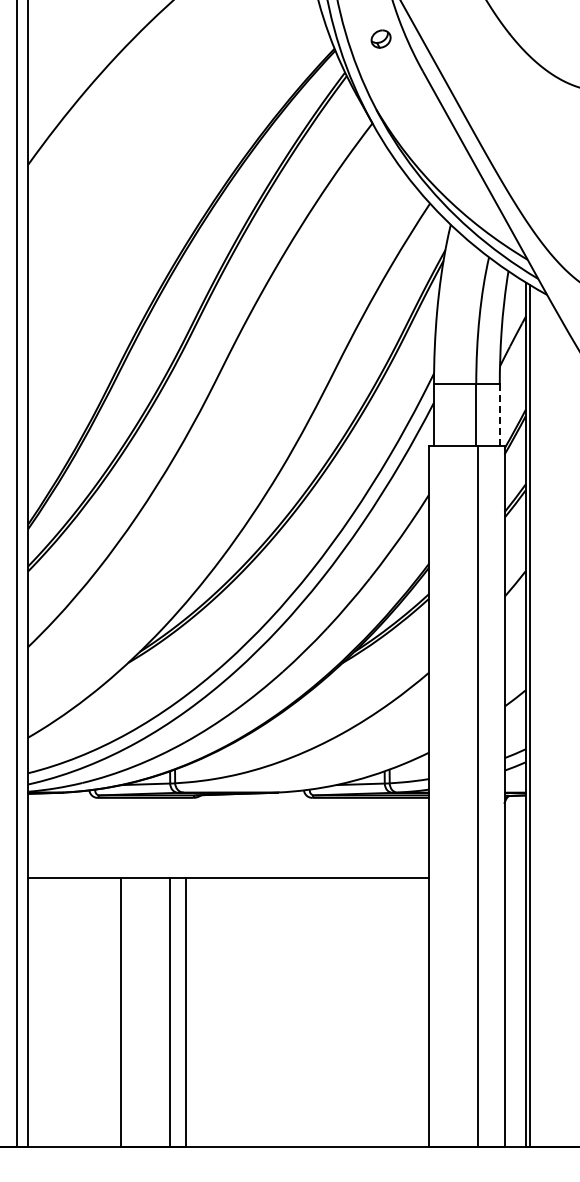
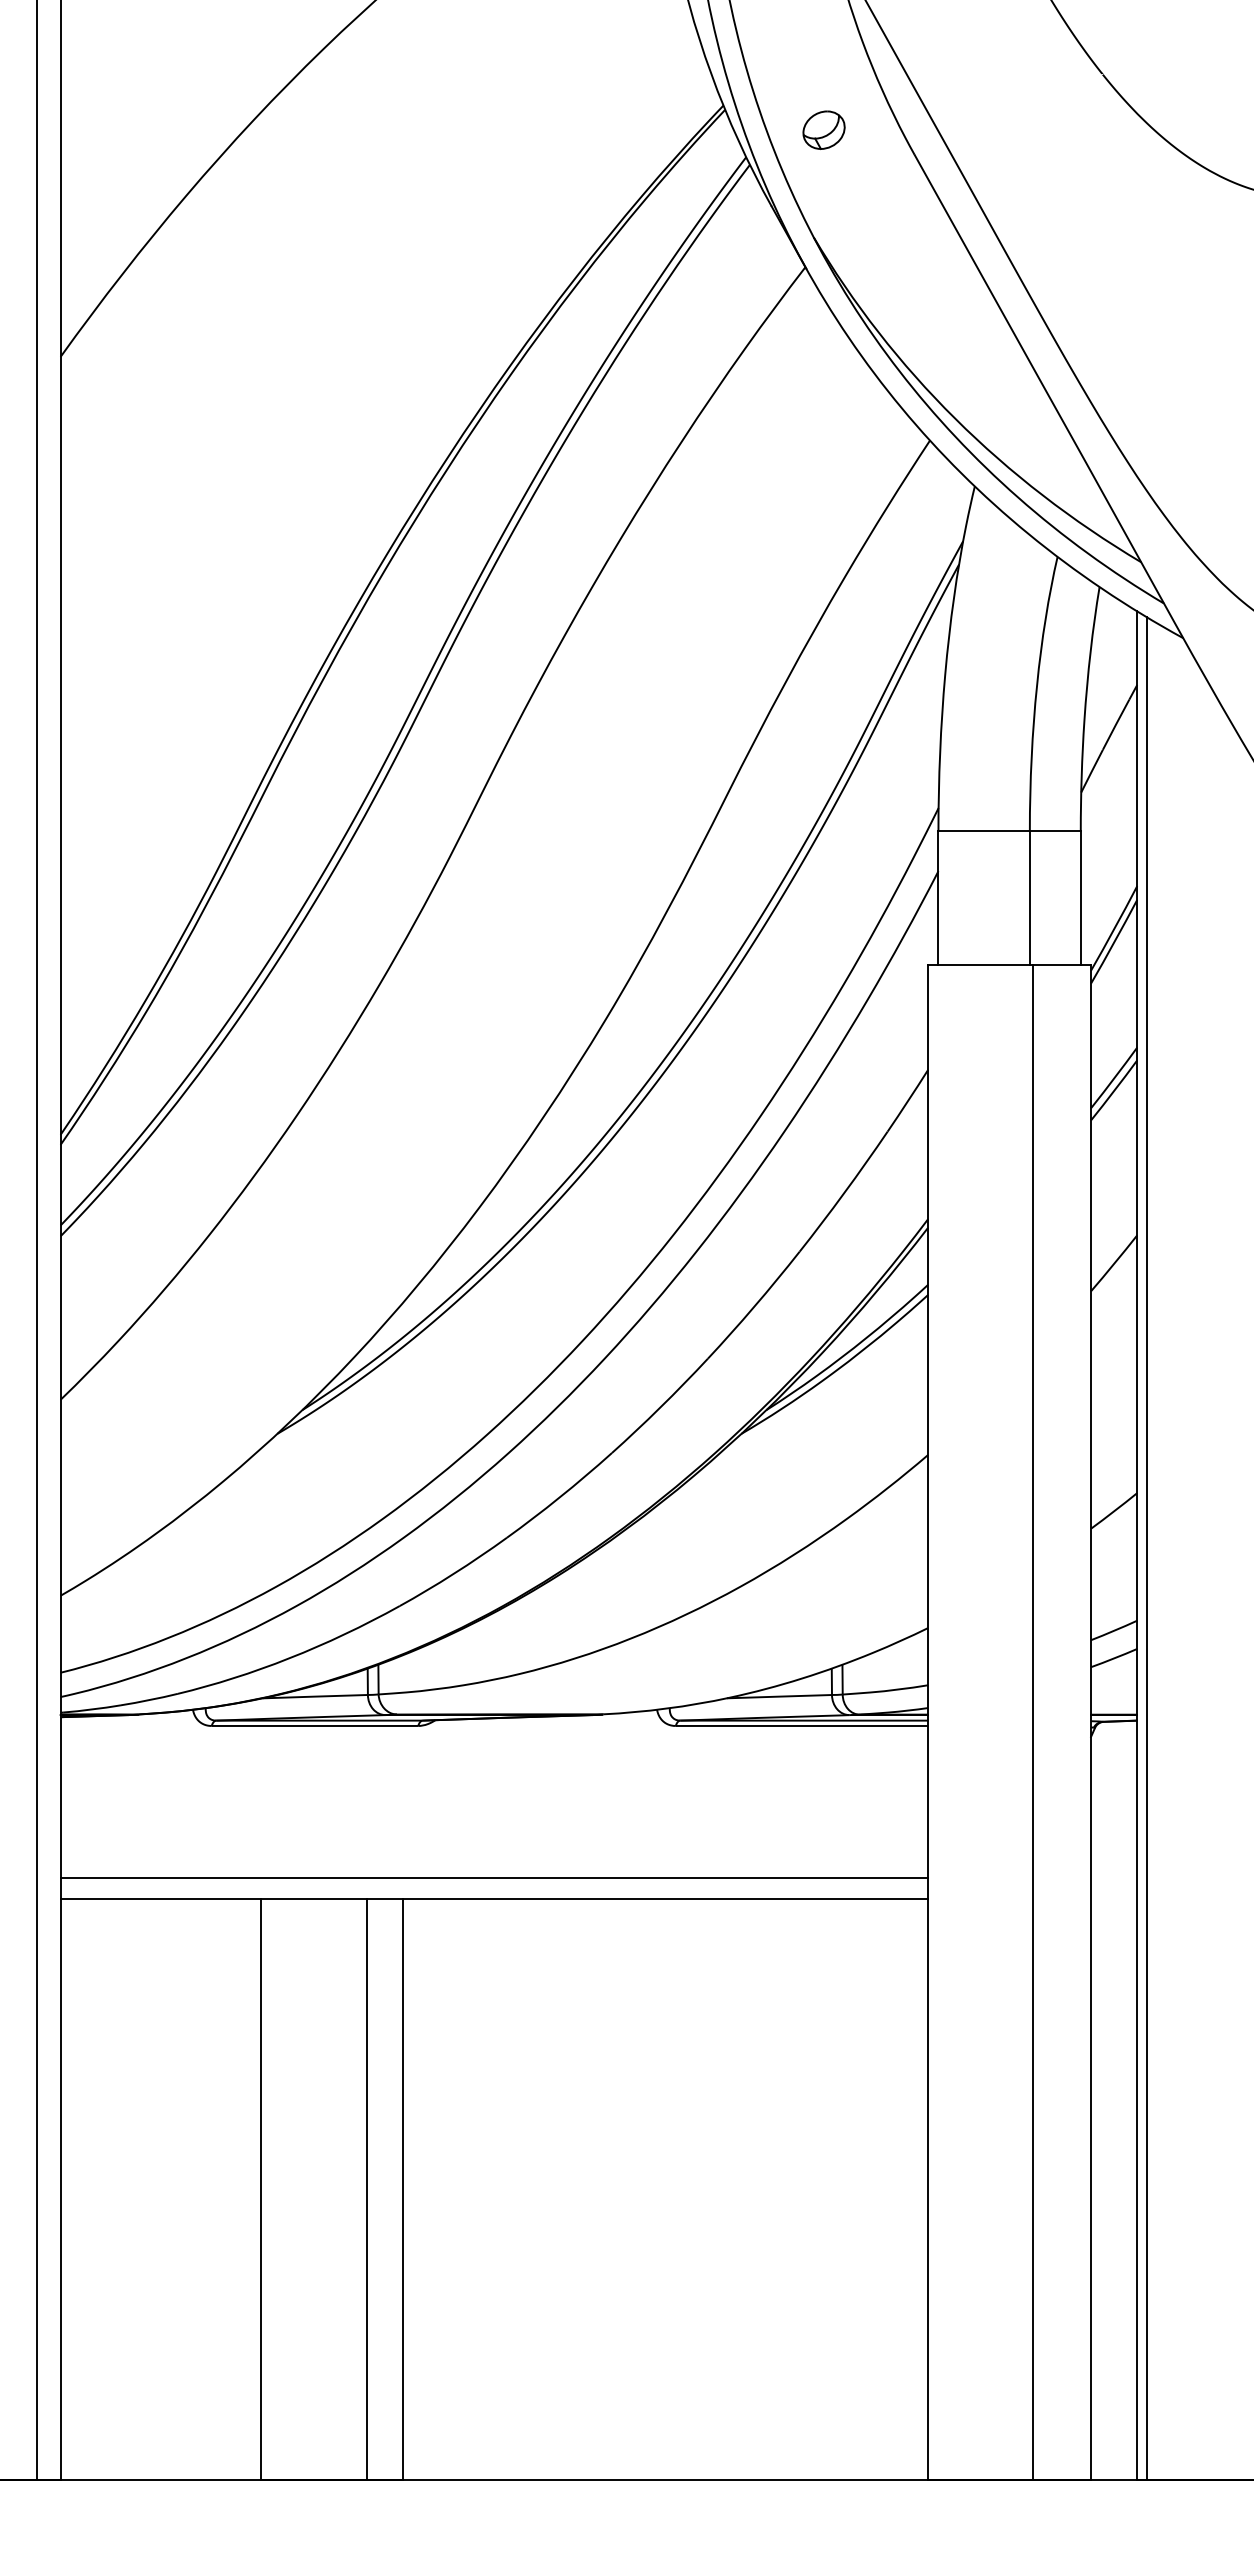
part: (380, 38) -> (822, 128), moved
line: (499, 415) -> (1080, 898), dashed -> solid
line: (228, 868) -> (493, 1878), added

